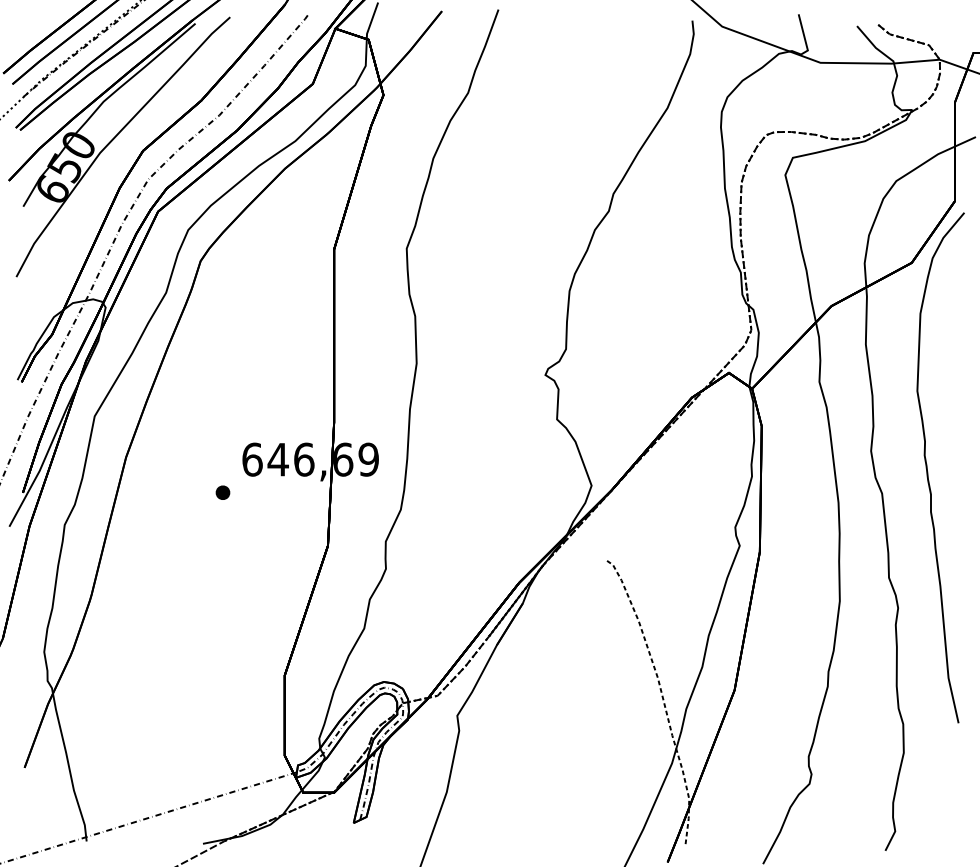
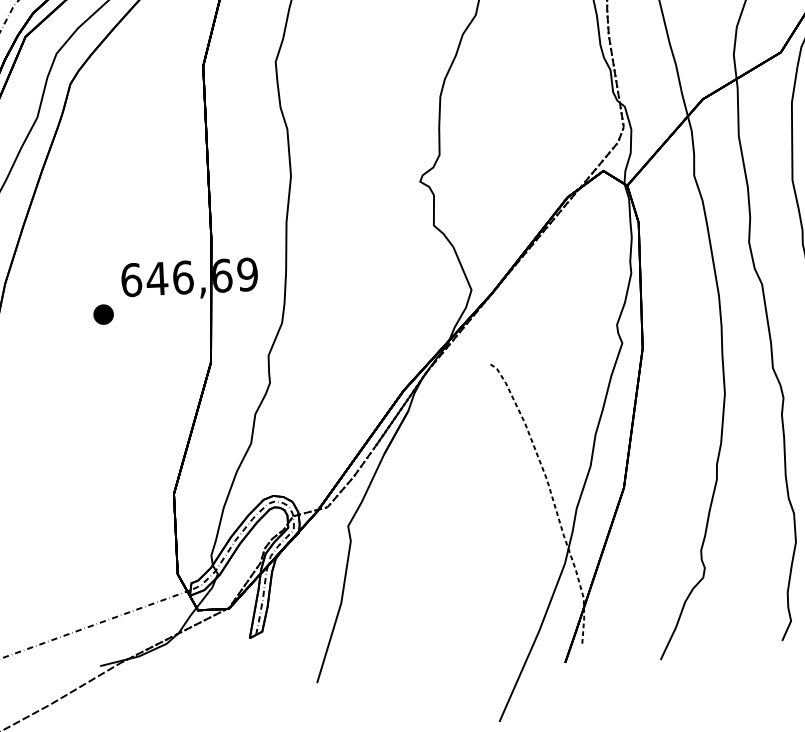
part: (222, 492) -> (103, 314), size x1.4

